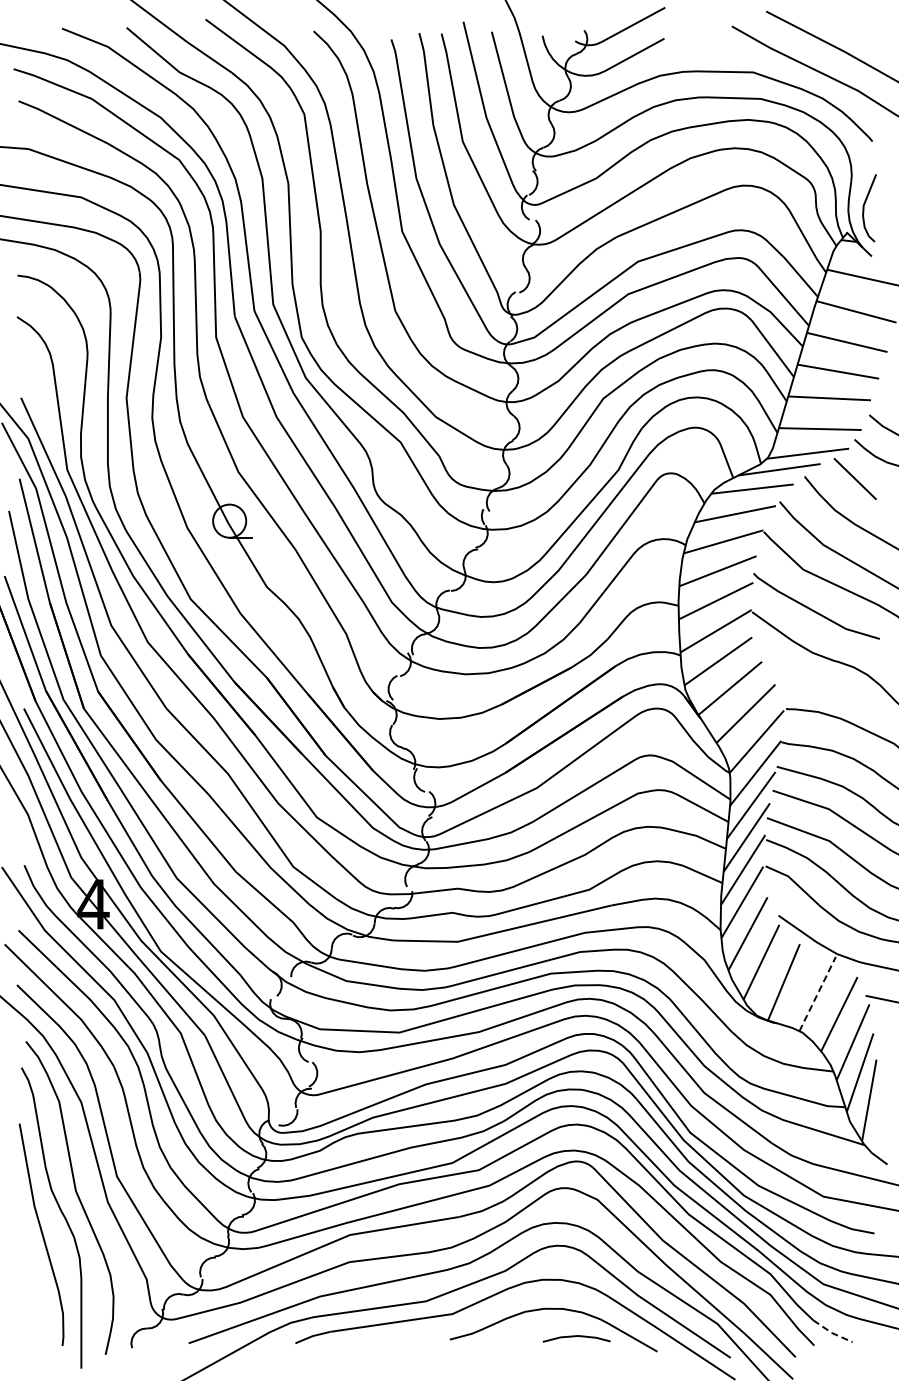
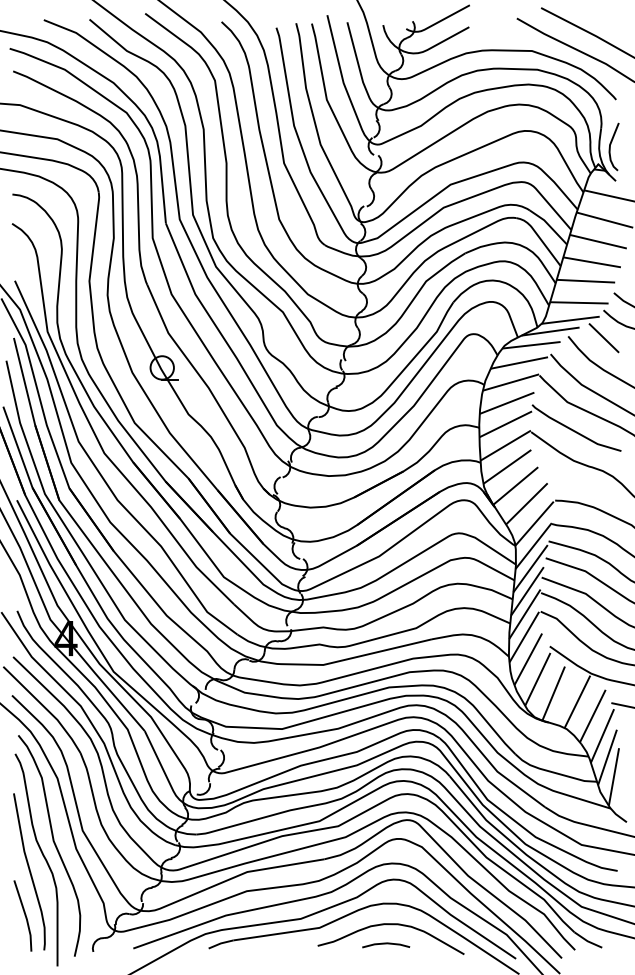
line: (817, 993) -> (577, 701), dashed -> solid
line: (34, 1295) -> (24, 914), added
line: (832, 1333) -> (587, 941), dashed -> solid
line: (575, 1337) -> (385, 944), moved

